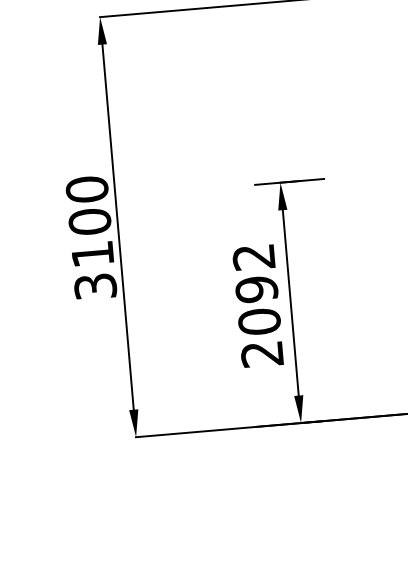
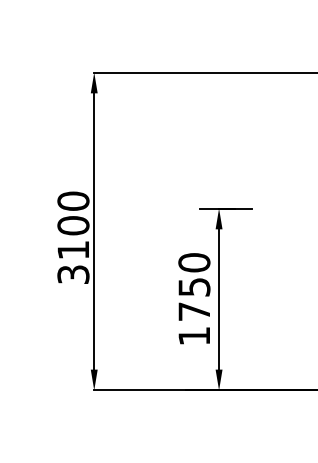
text: (258, 305) -> (194, 299), 2092 -> 1750

